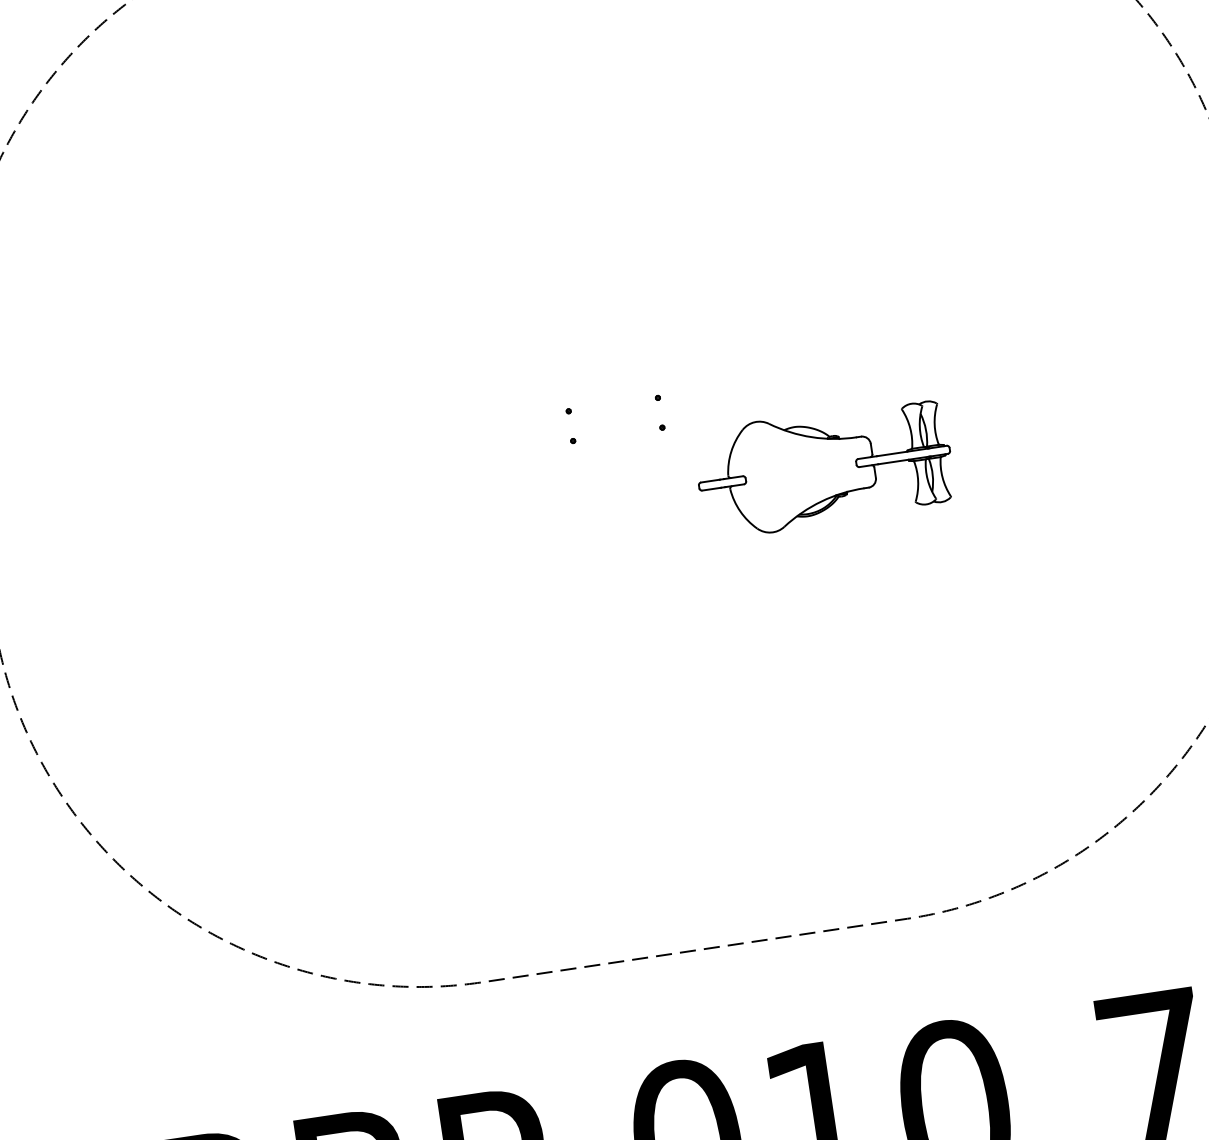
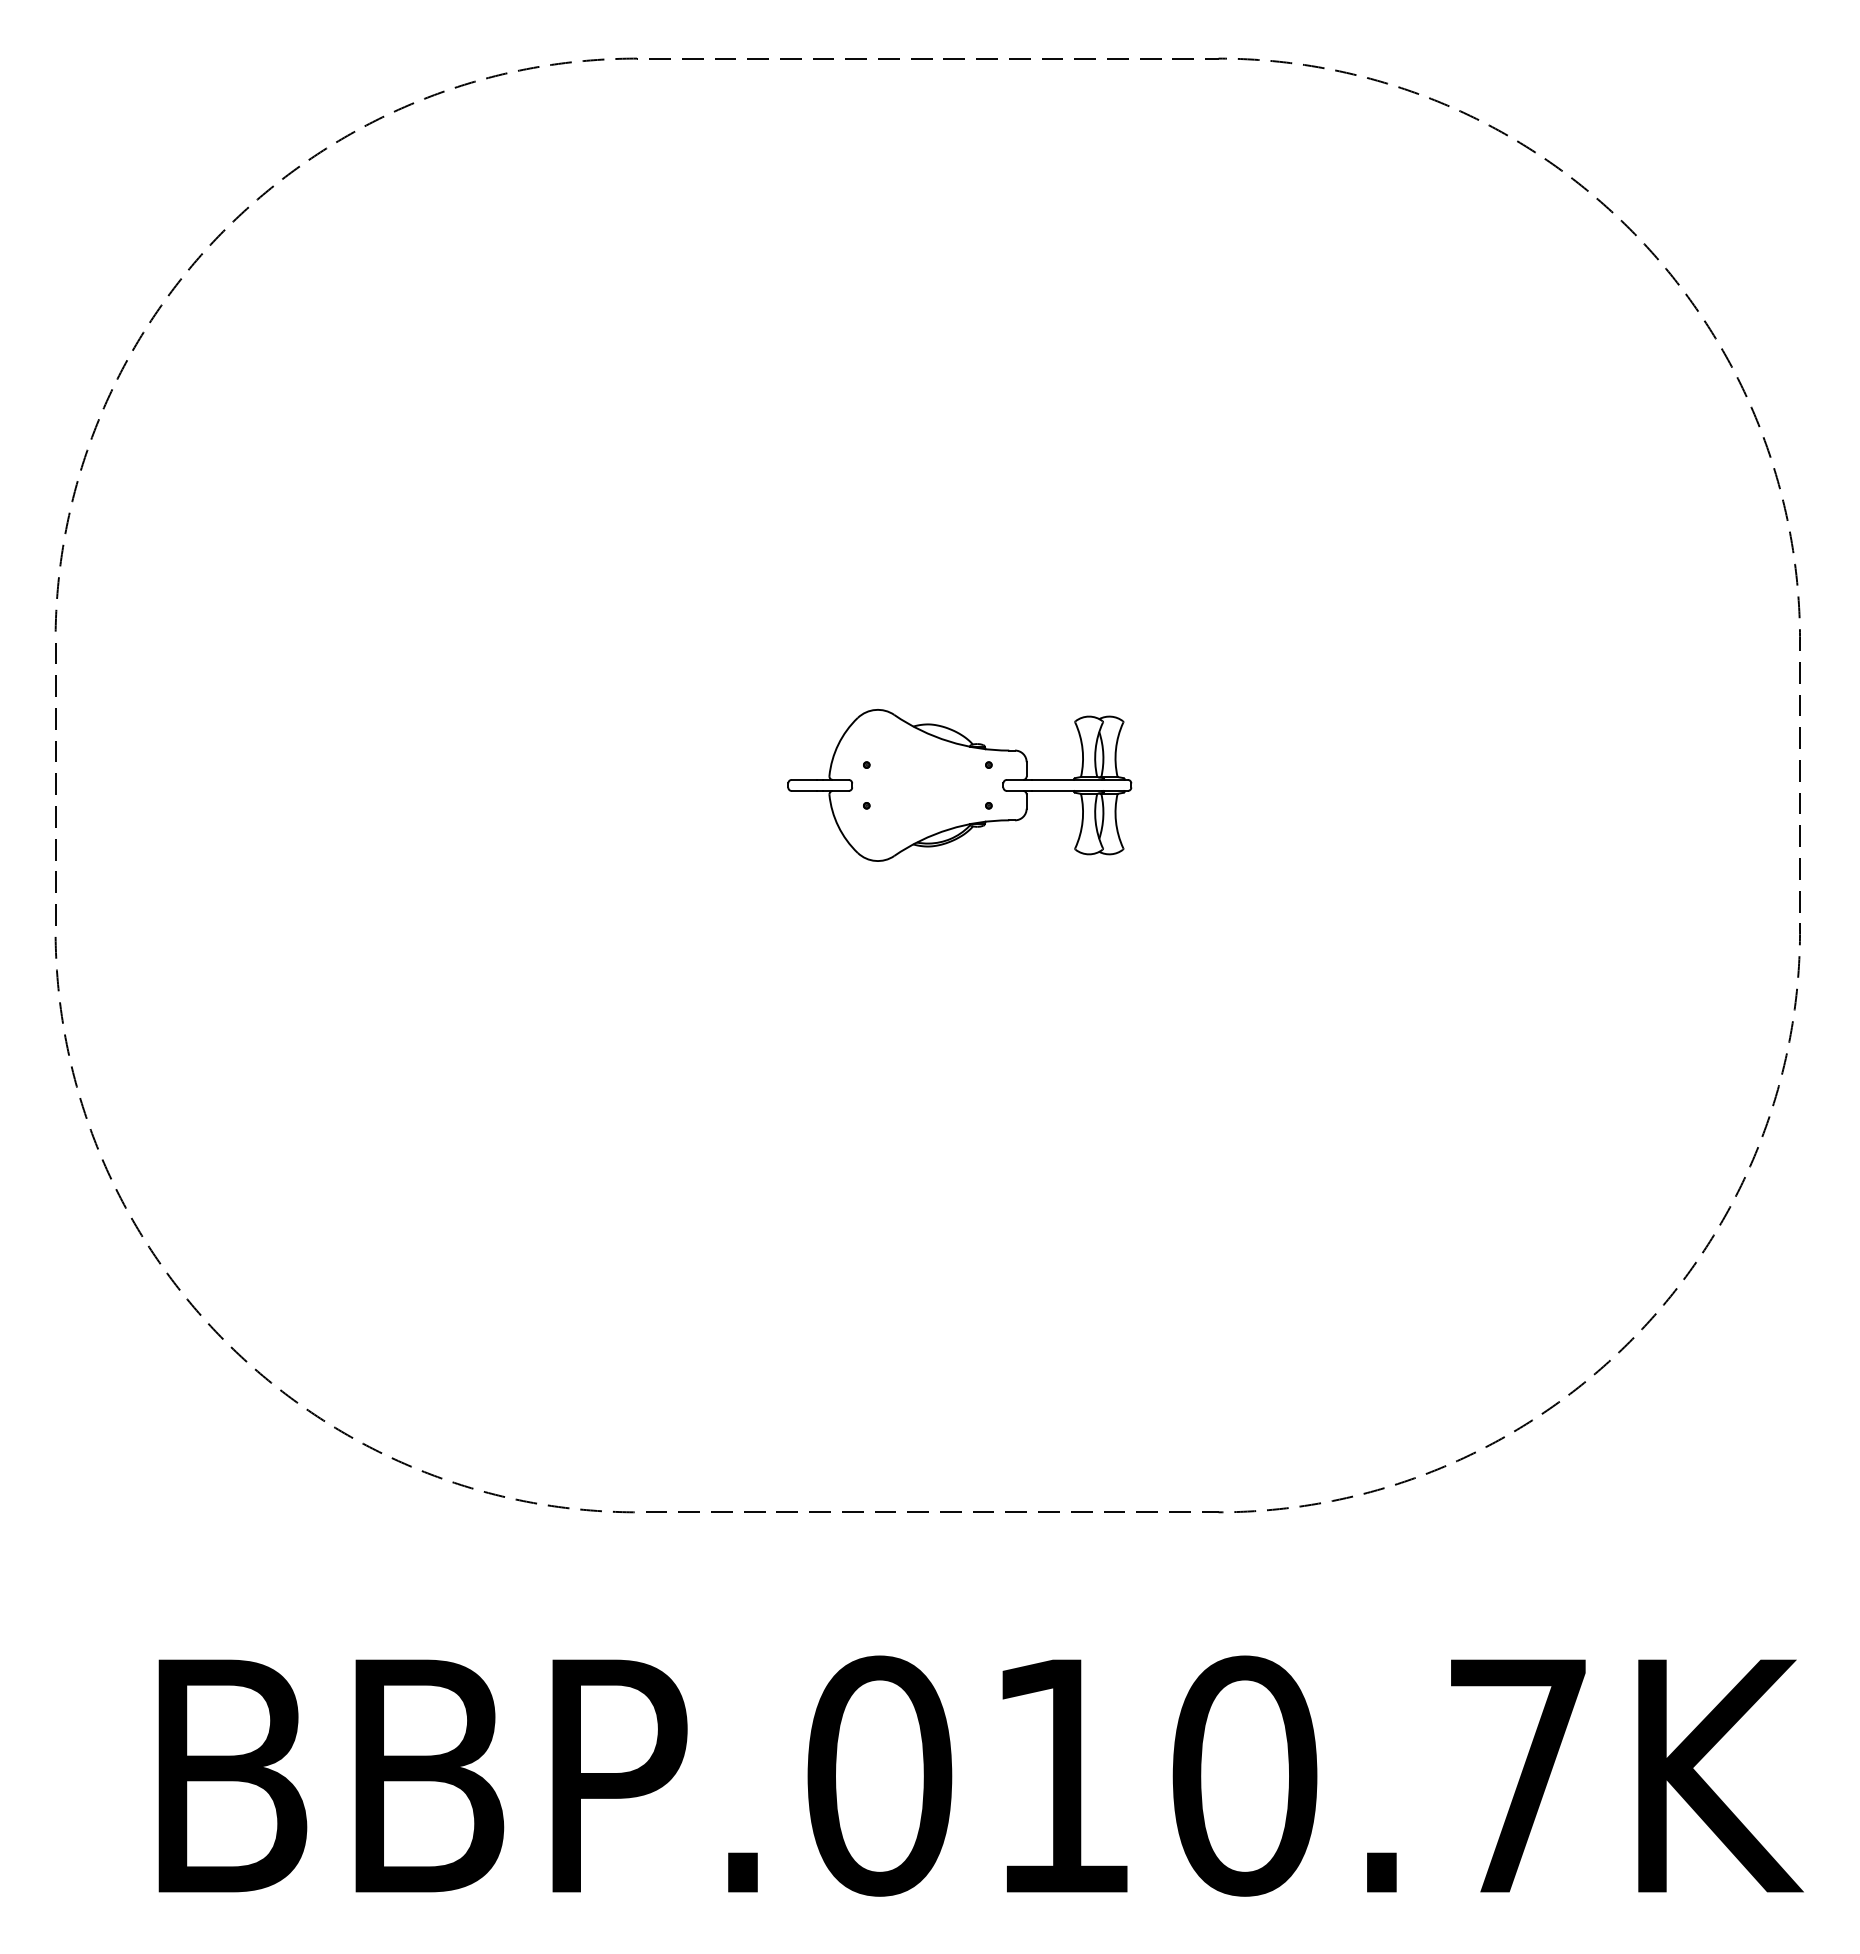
part: (824, 468) -> (959, 785), moved

